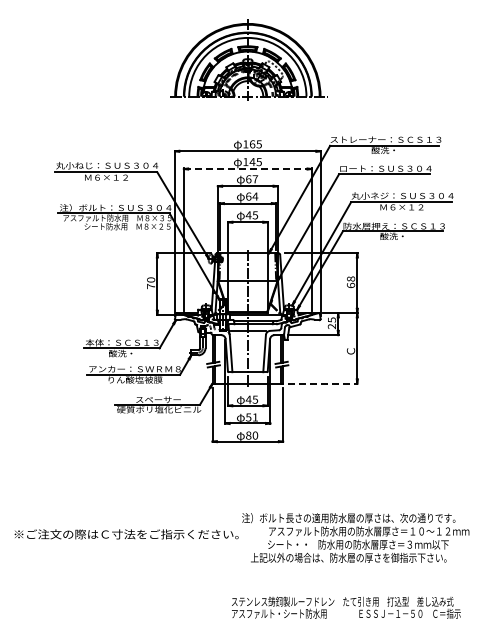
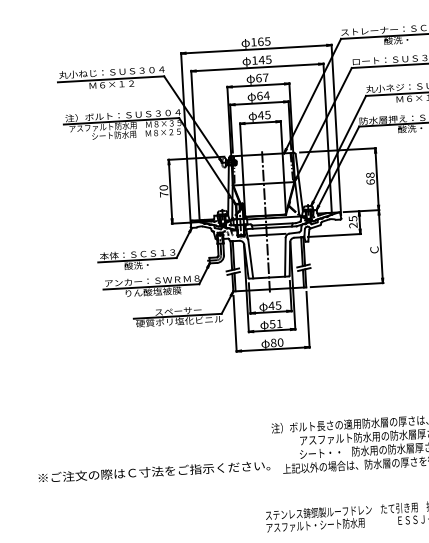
line: (247, 169) -> (257, 68), dashed -> solid
line: (323, 383) -> (347, 284), dashed -> solid
text: (126, 534) -> (154, 471), moved

